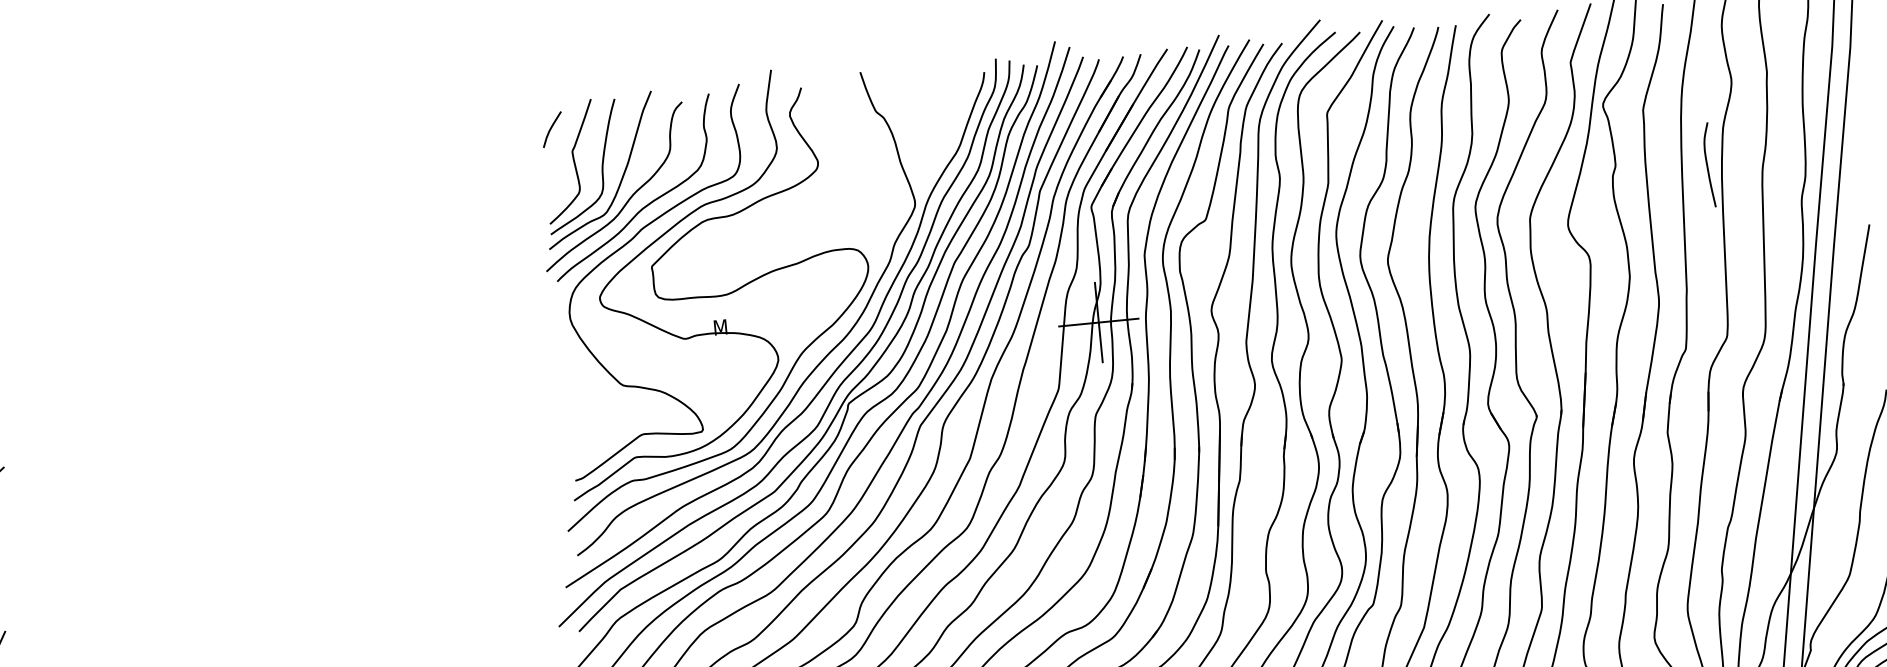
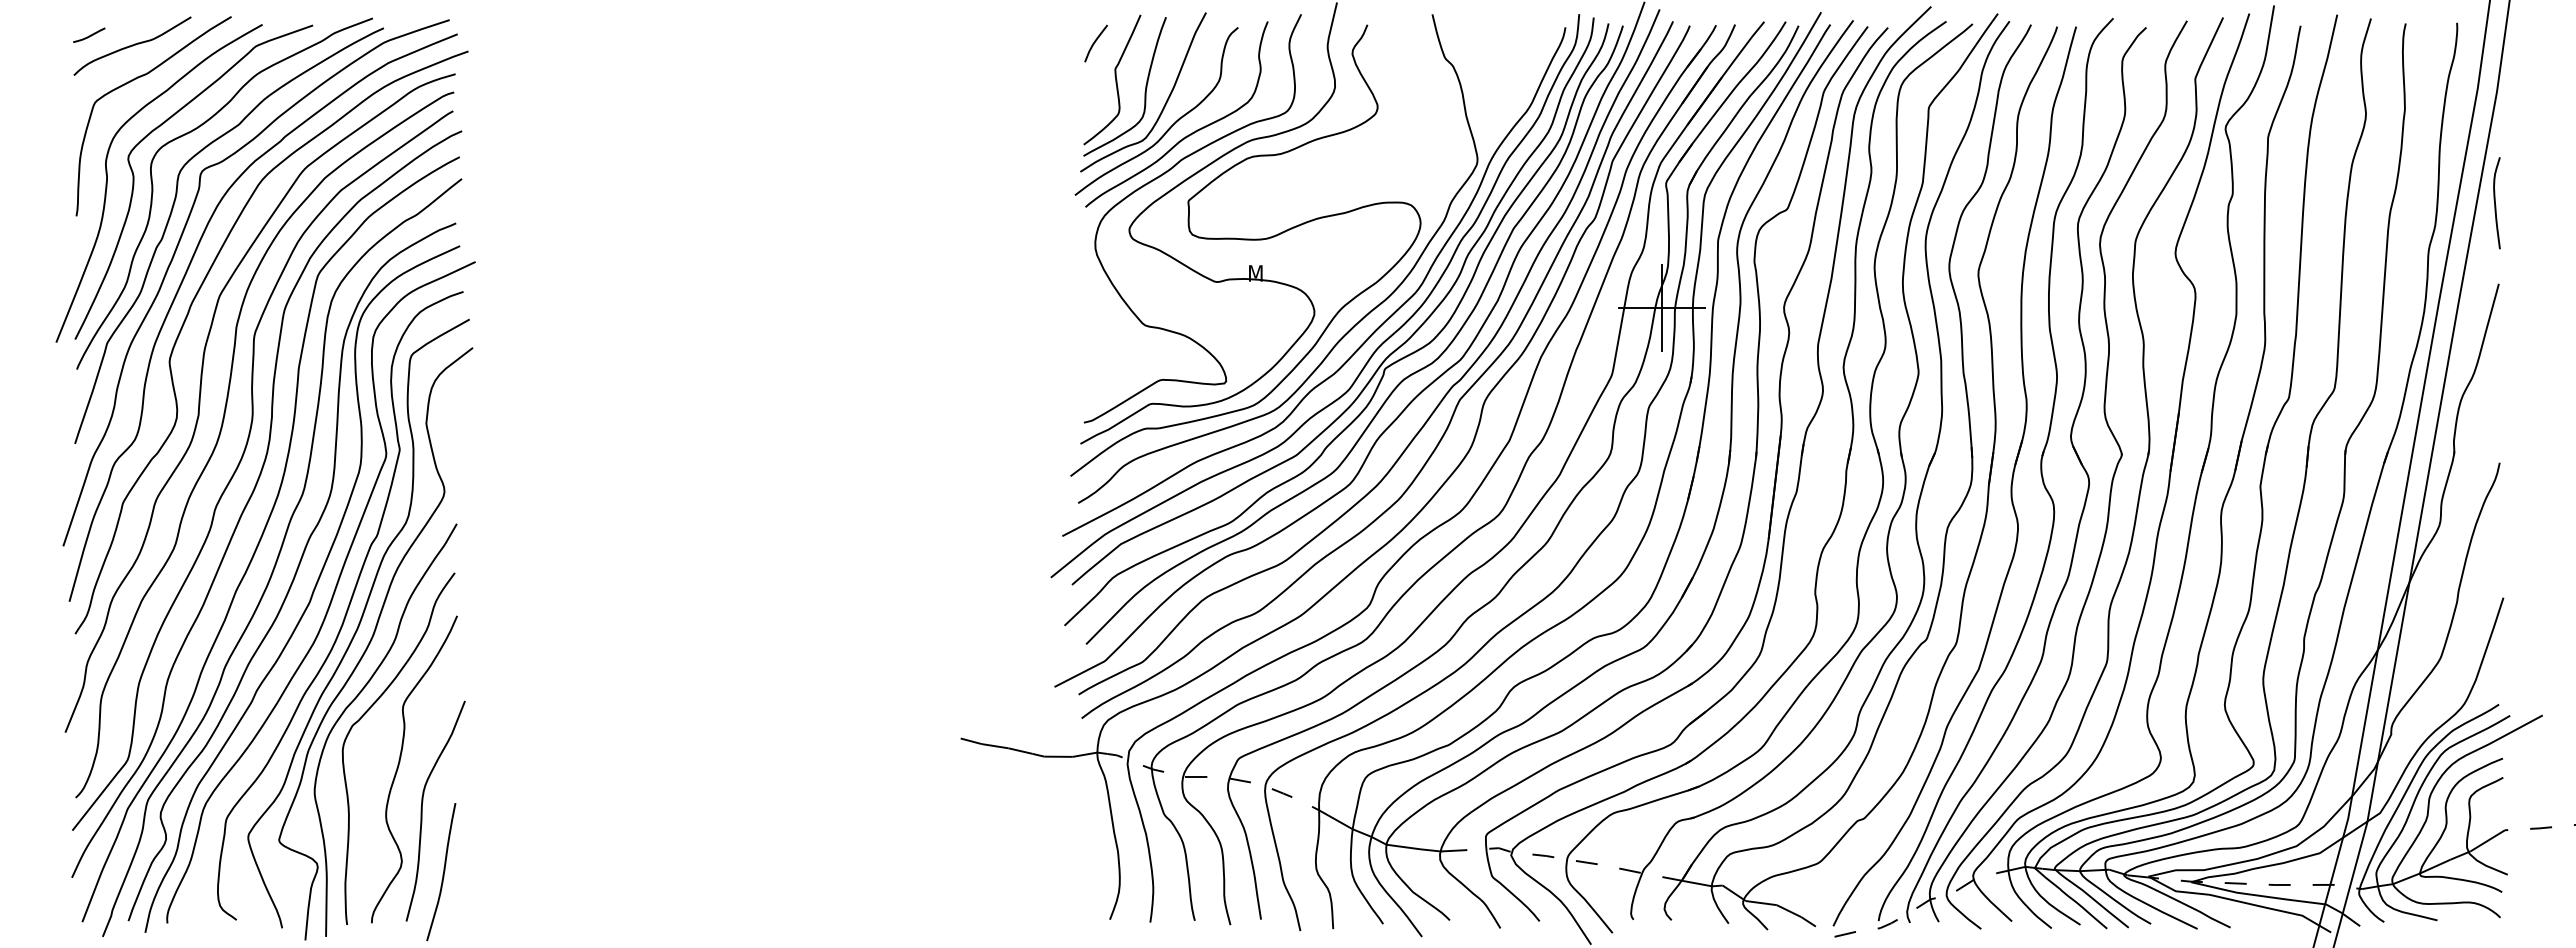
curve: (1707, 165) -> (2495, 203), moved

